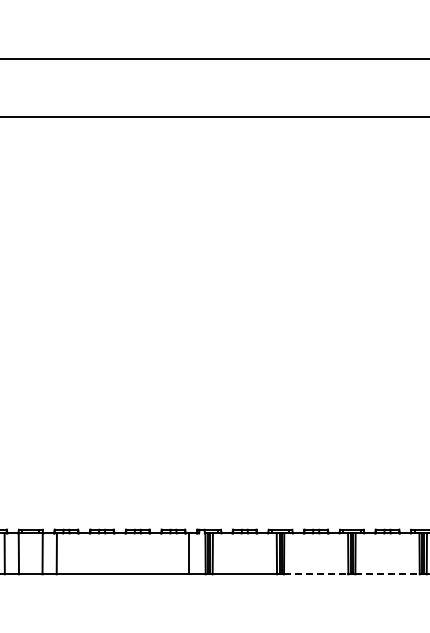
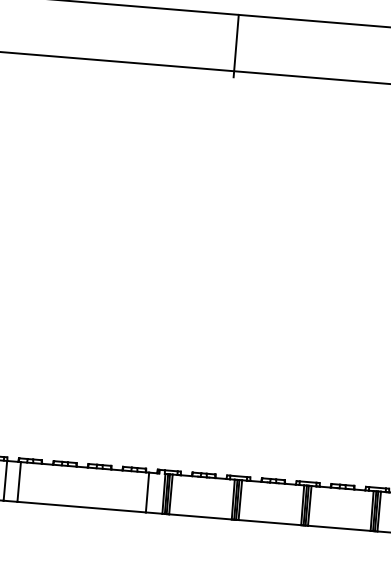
line: (241, 90) -> (235, 45), added
line: (316, 574) -> (270, 522), dashed -> solid
line: (387, 574) -> (339, 528), dashed -> solid

